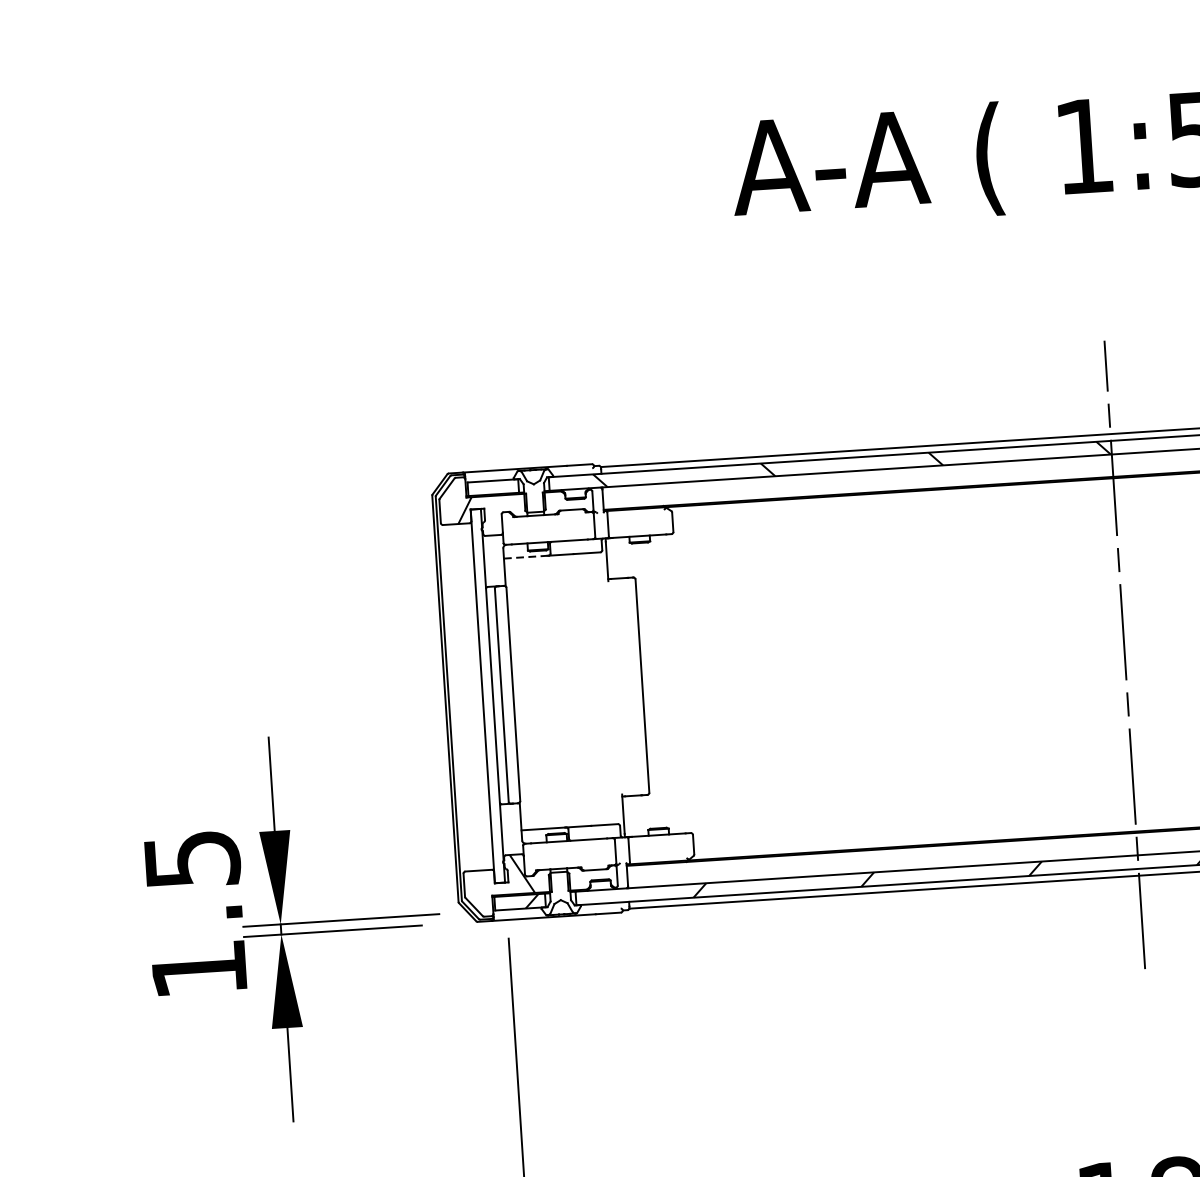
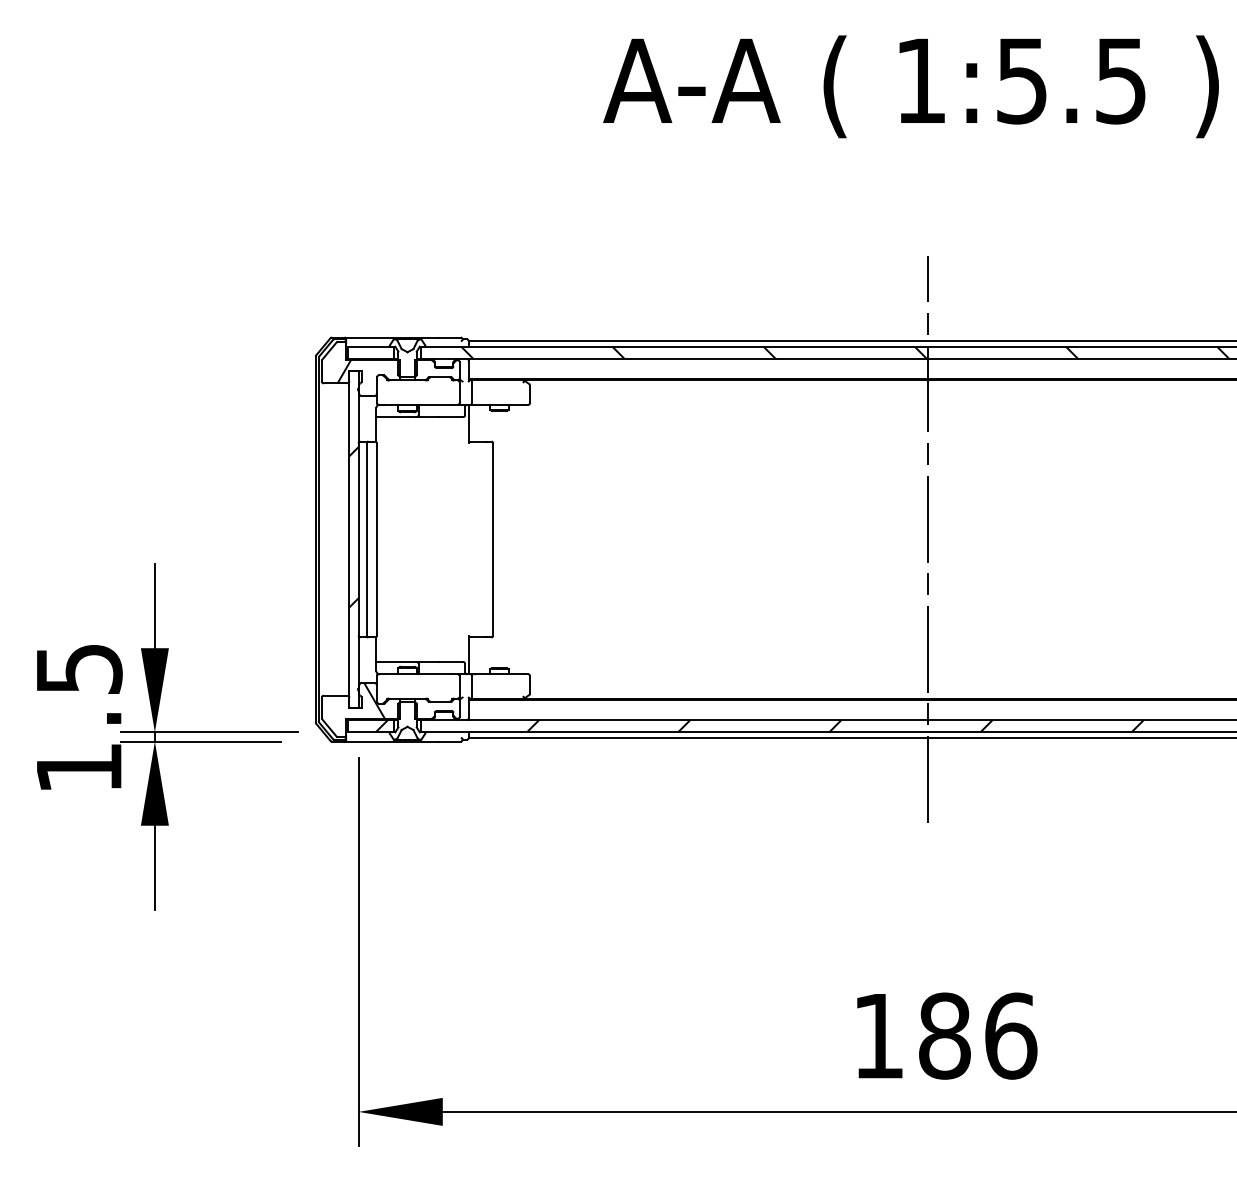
line: (526, 557) -> (396, 417), dashed -> solid
hatch: (486, 682) -> (353, 527), added

